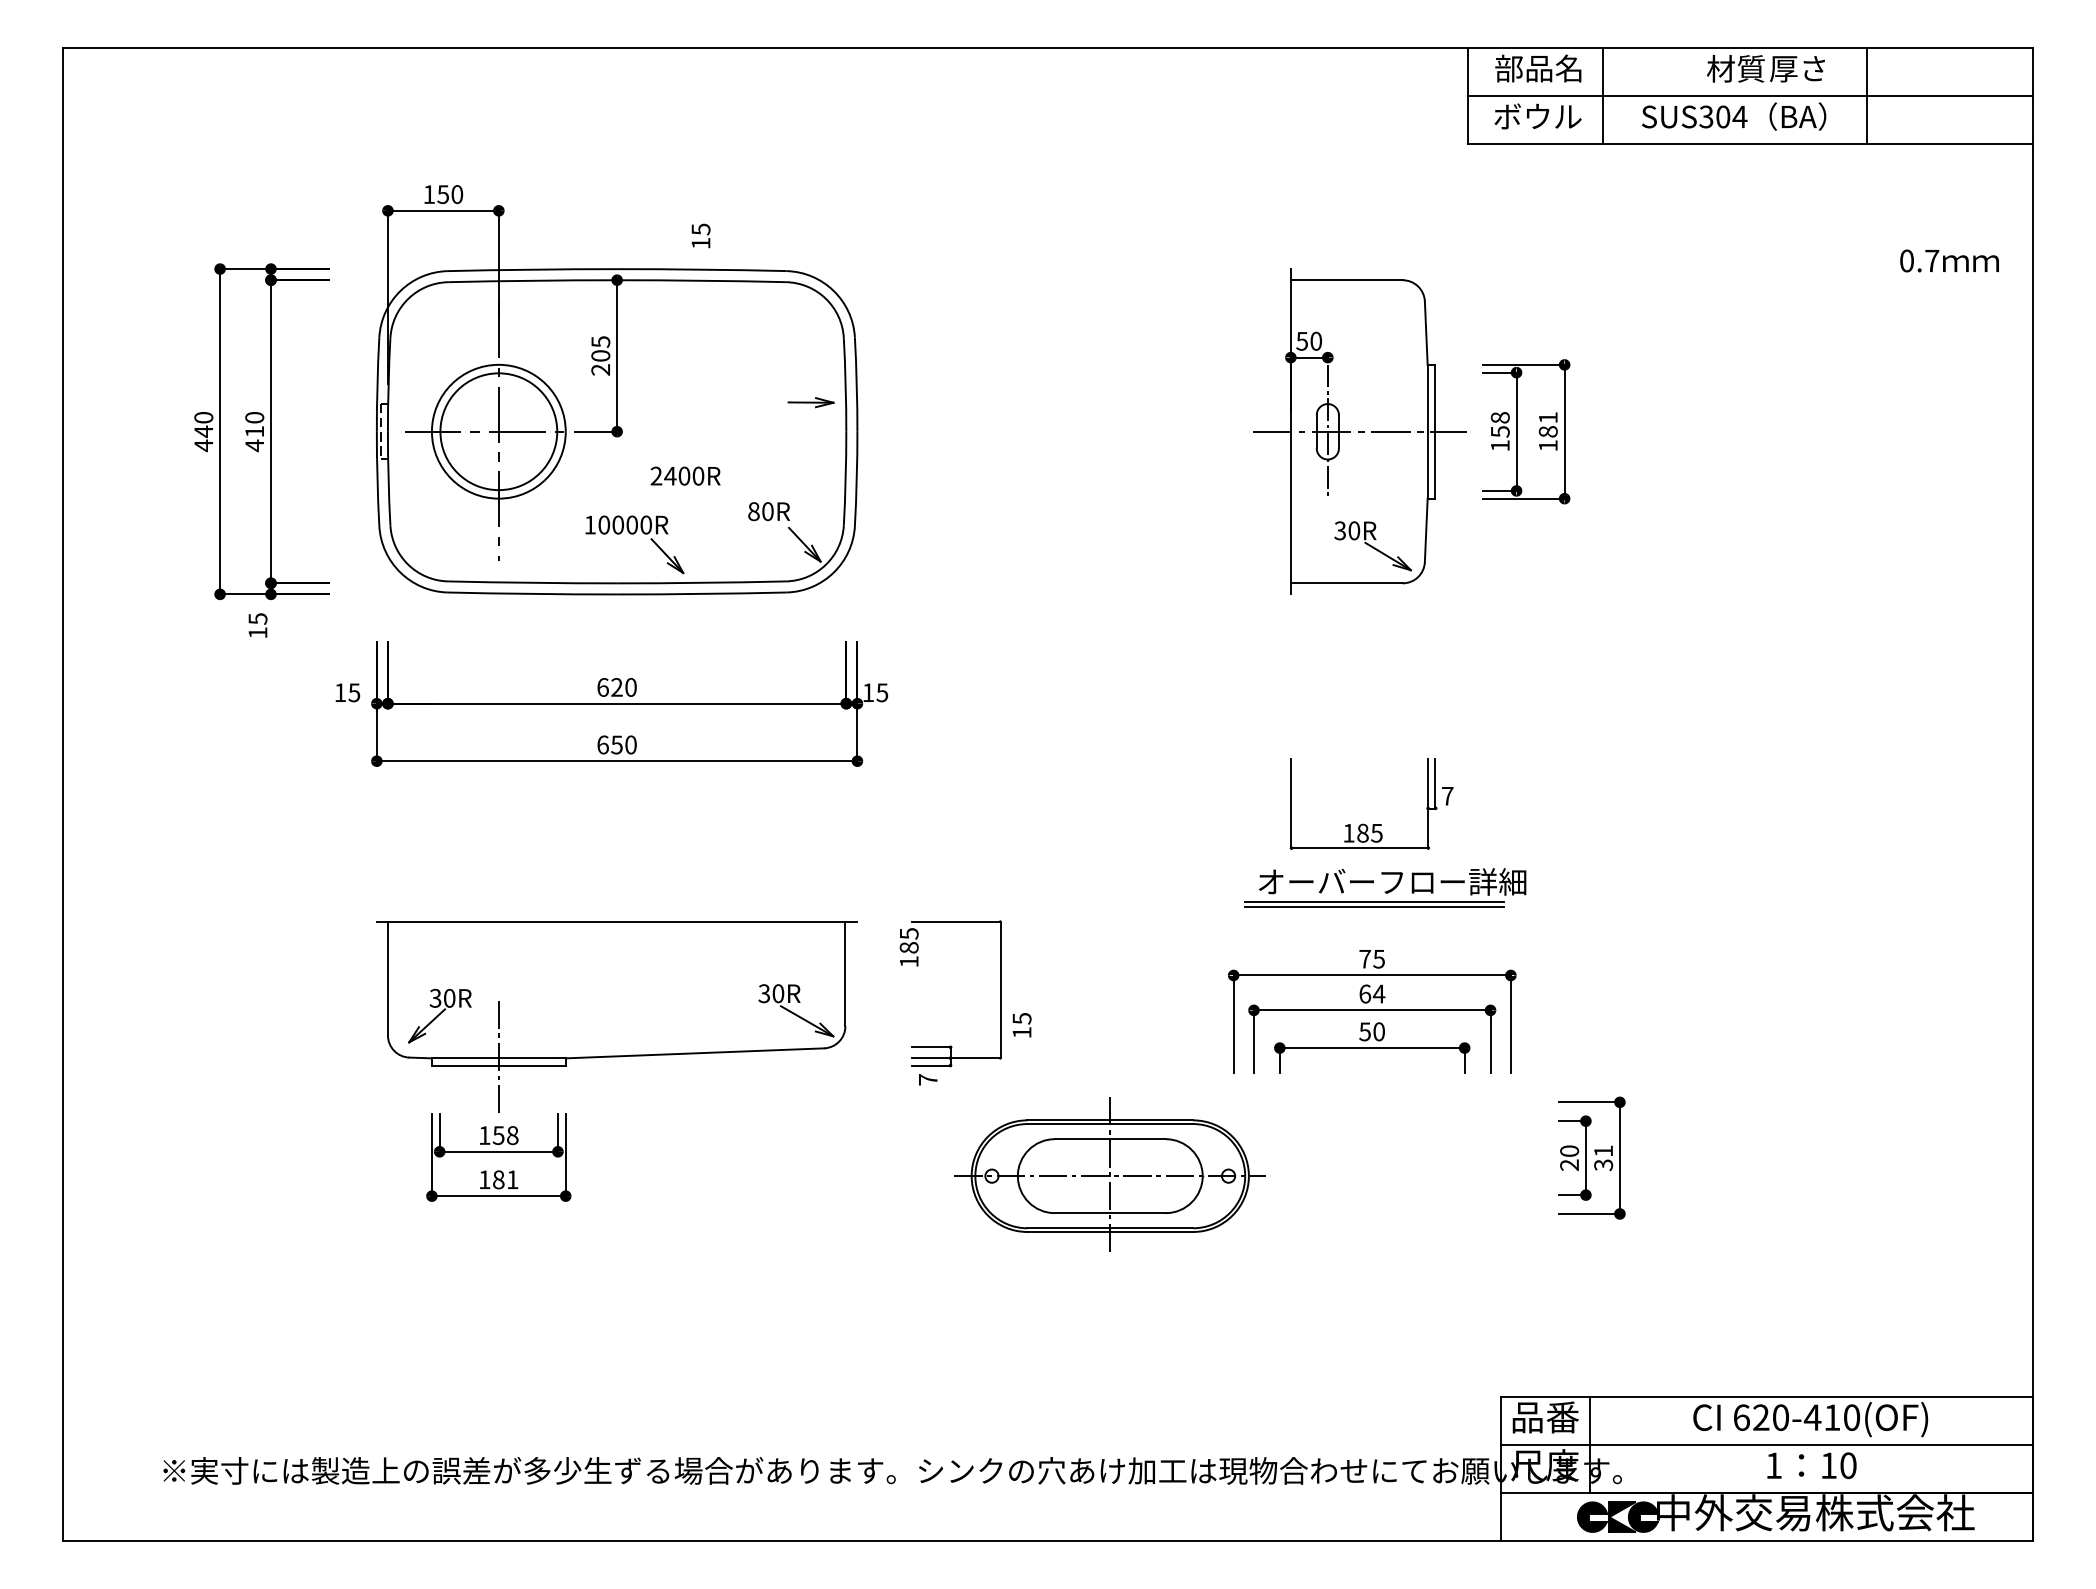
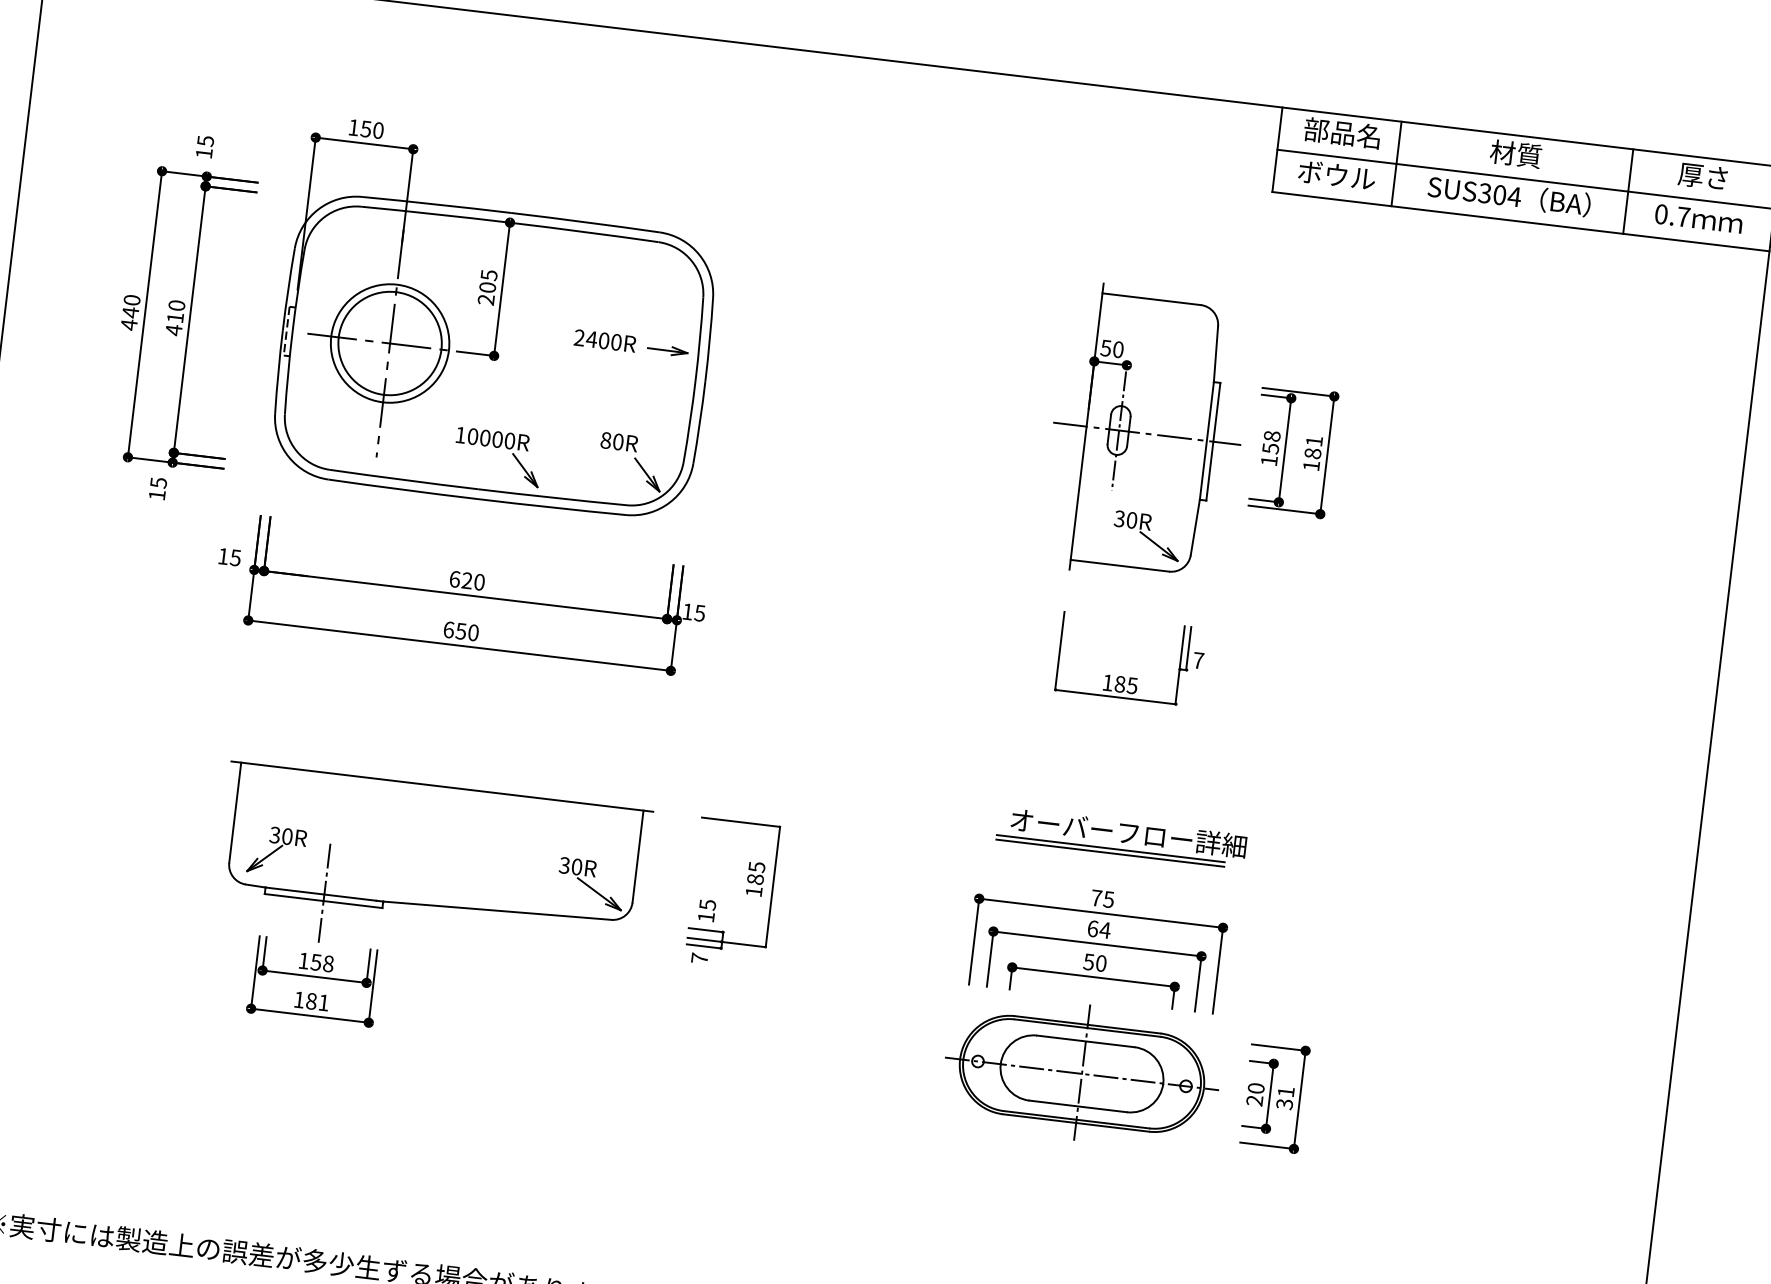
text: (1797, 69) -> (1702, 176), moved
text: (700, 235) -> (204, 146), moved
text: (1949, 260) -> (1698, 218), moved
text: (685, 475) -> (605, 340), moved
part: (1372, 824) -> (1129, 677), moved
text: (908, 947) -> (754, 879), moved
text: (1021, 1025) -> (706, 910), moved
part: (1109, 1174) -> (1081, 1072), moved

